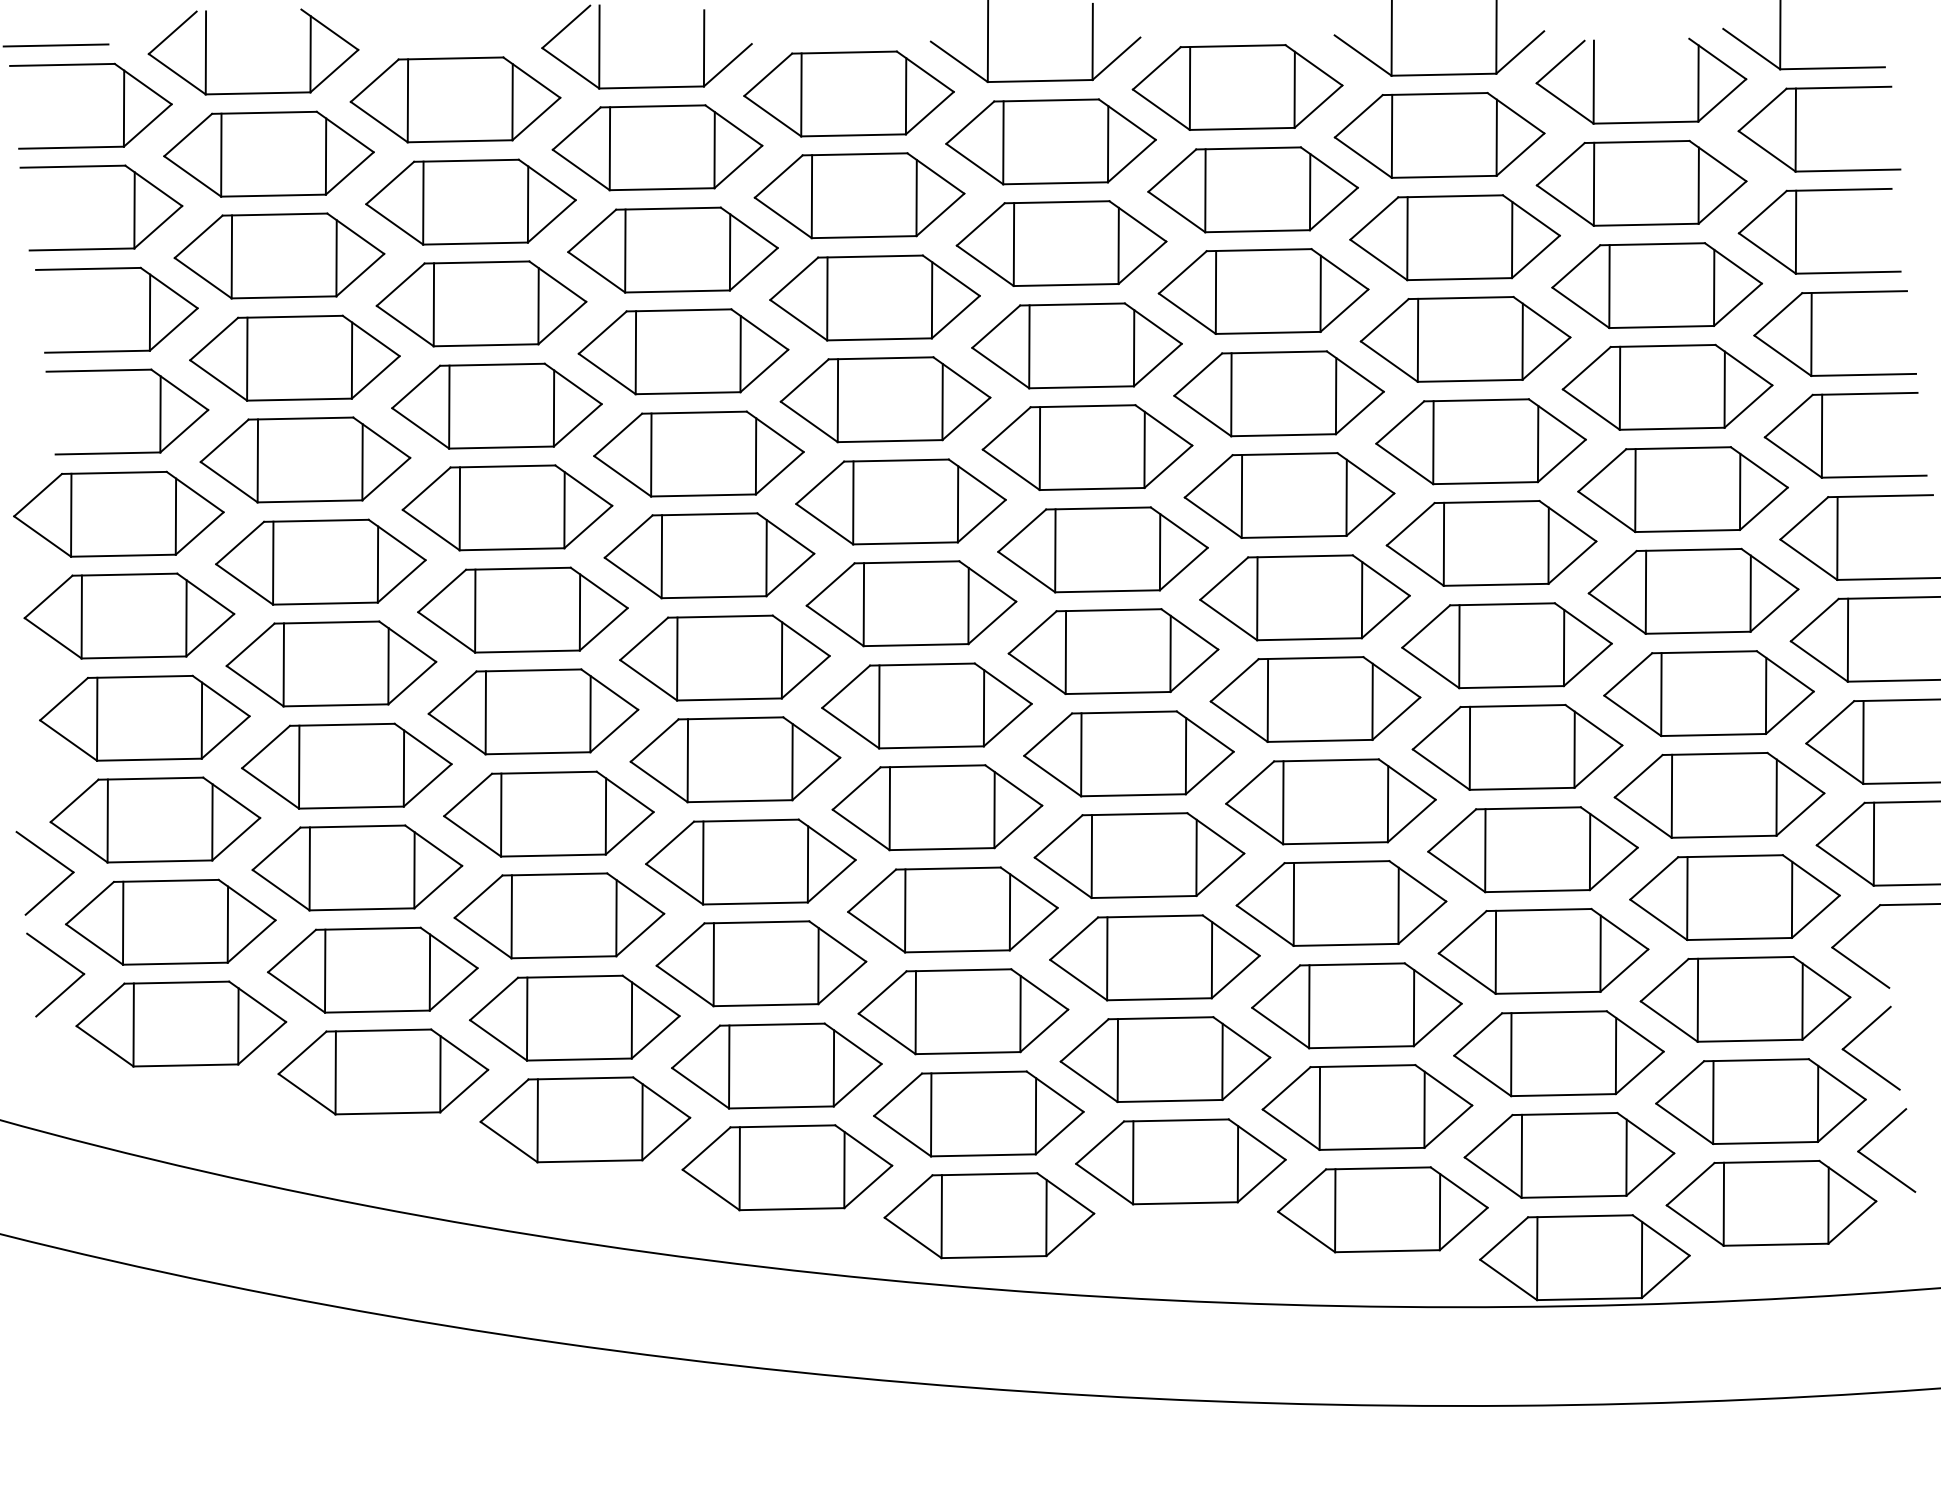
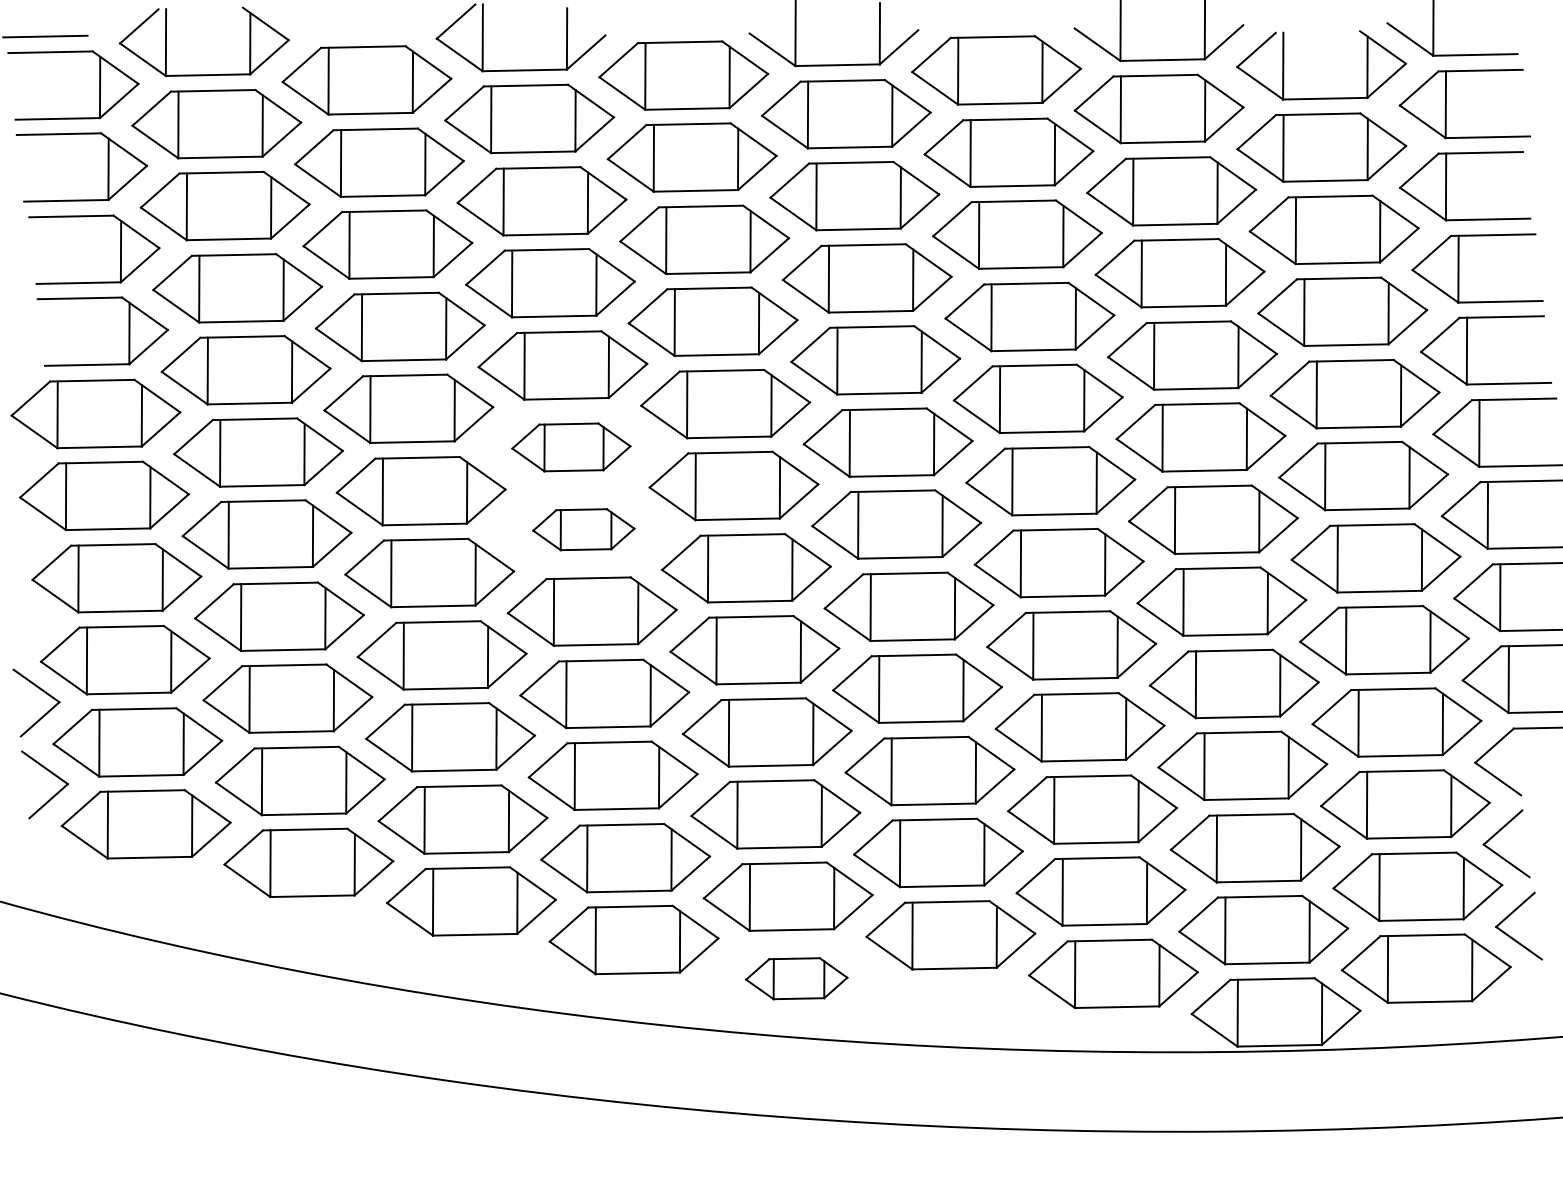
part: (709, 555) -> (571, 447), size x0.7
part: (724, 657) -> (583, 529), size x0.6
part: (989, 1215) -> (796, 978), size x0.6

